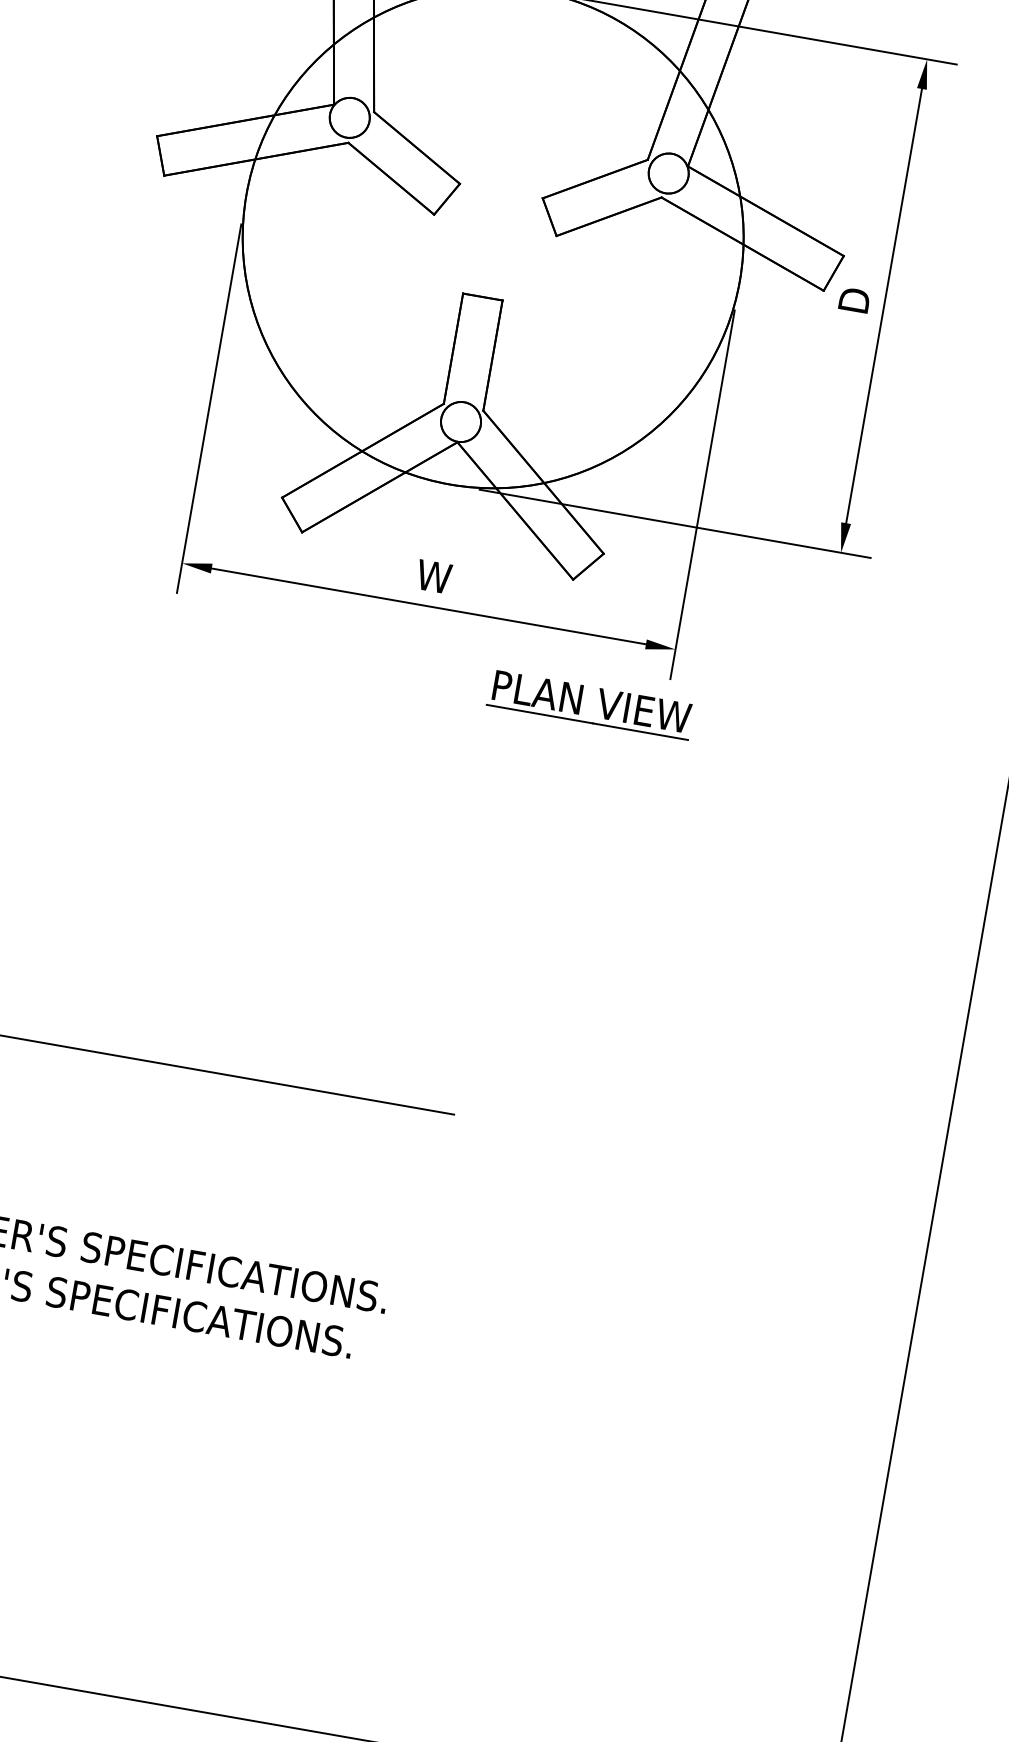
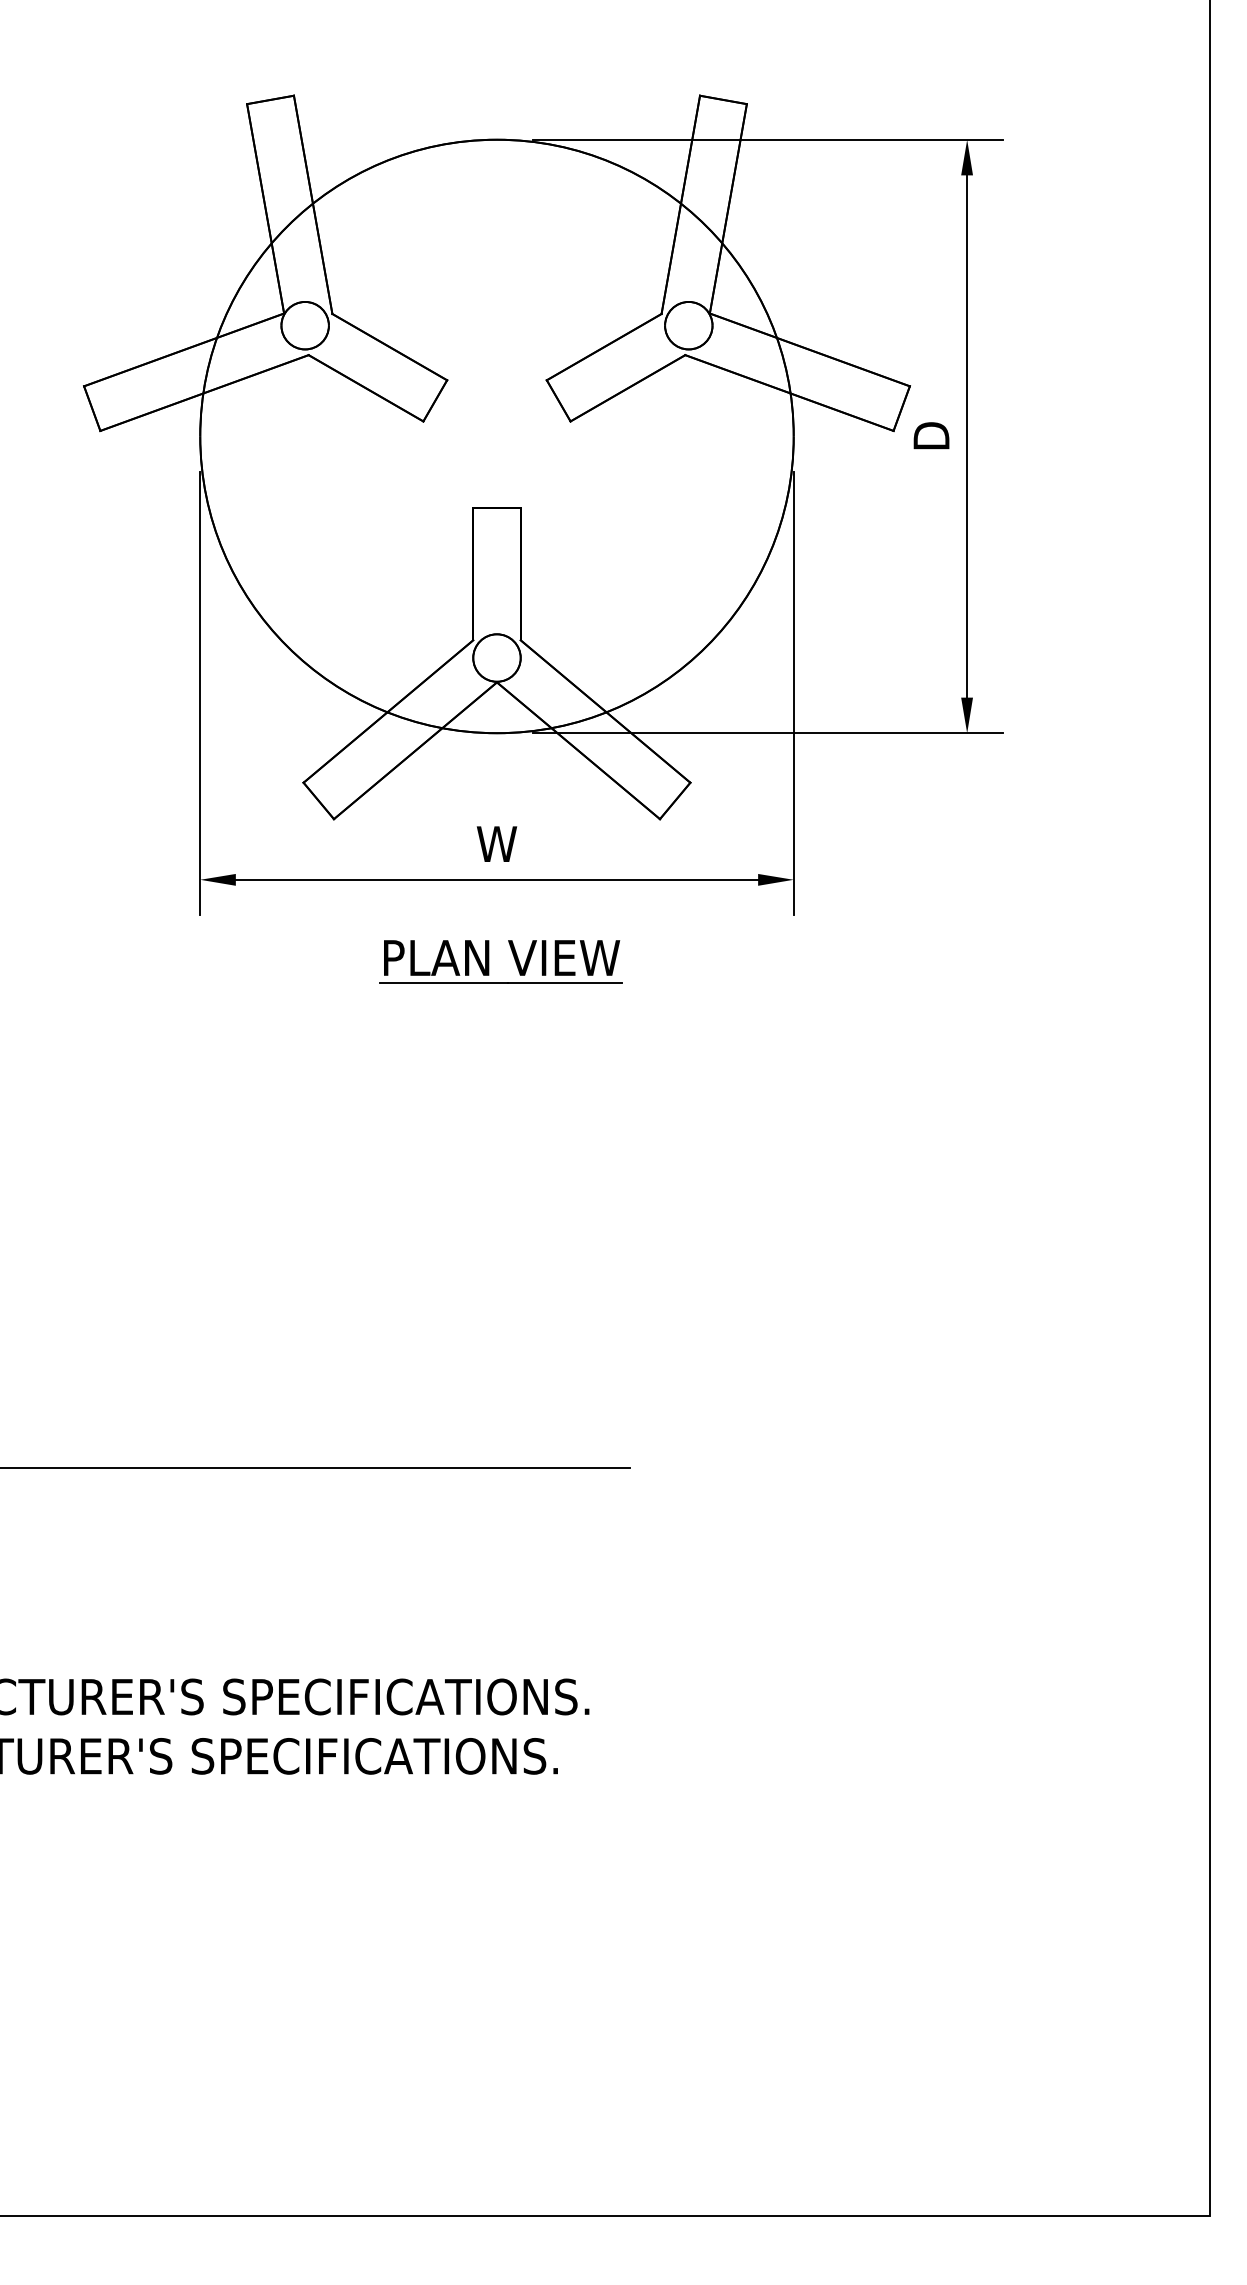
part: (581, 703) -> (489, 961), moved

